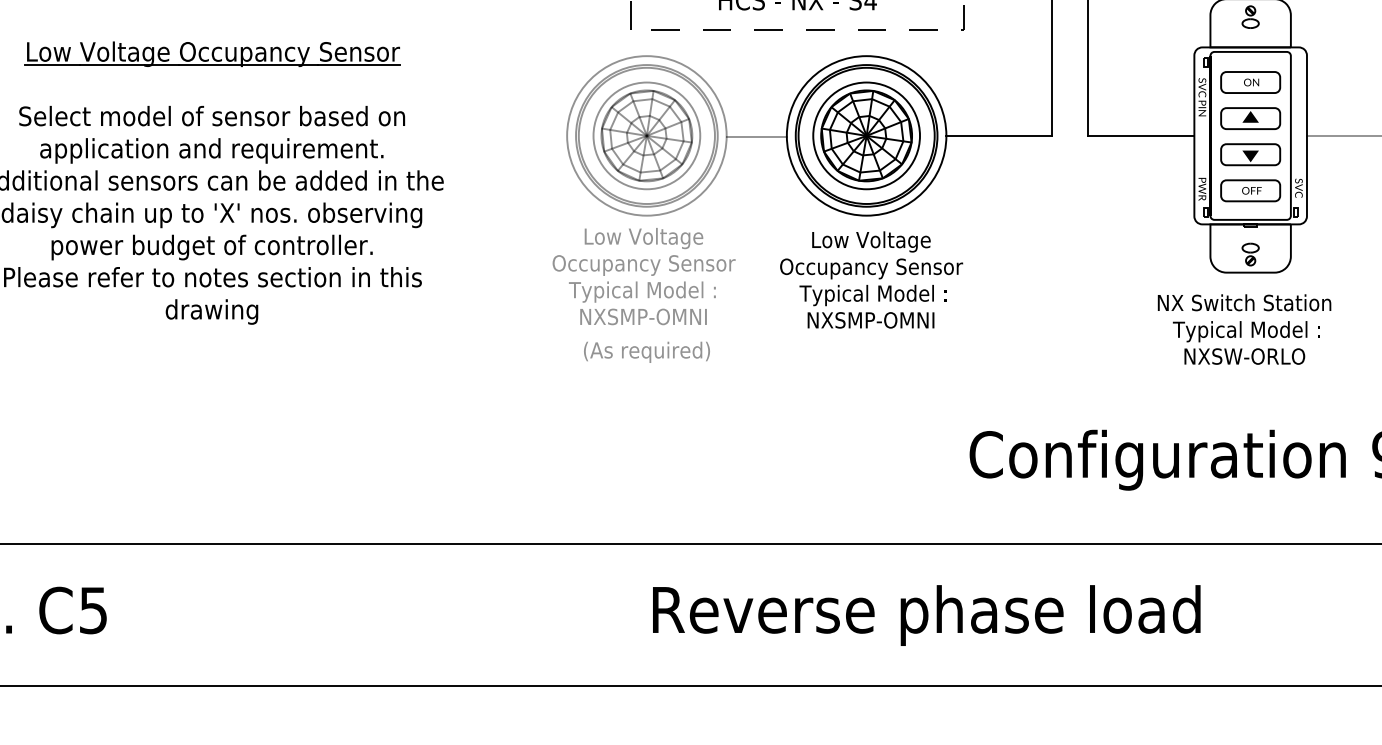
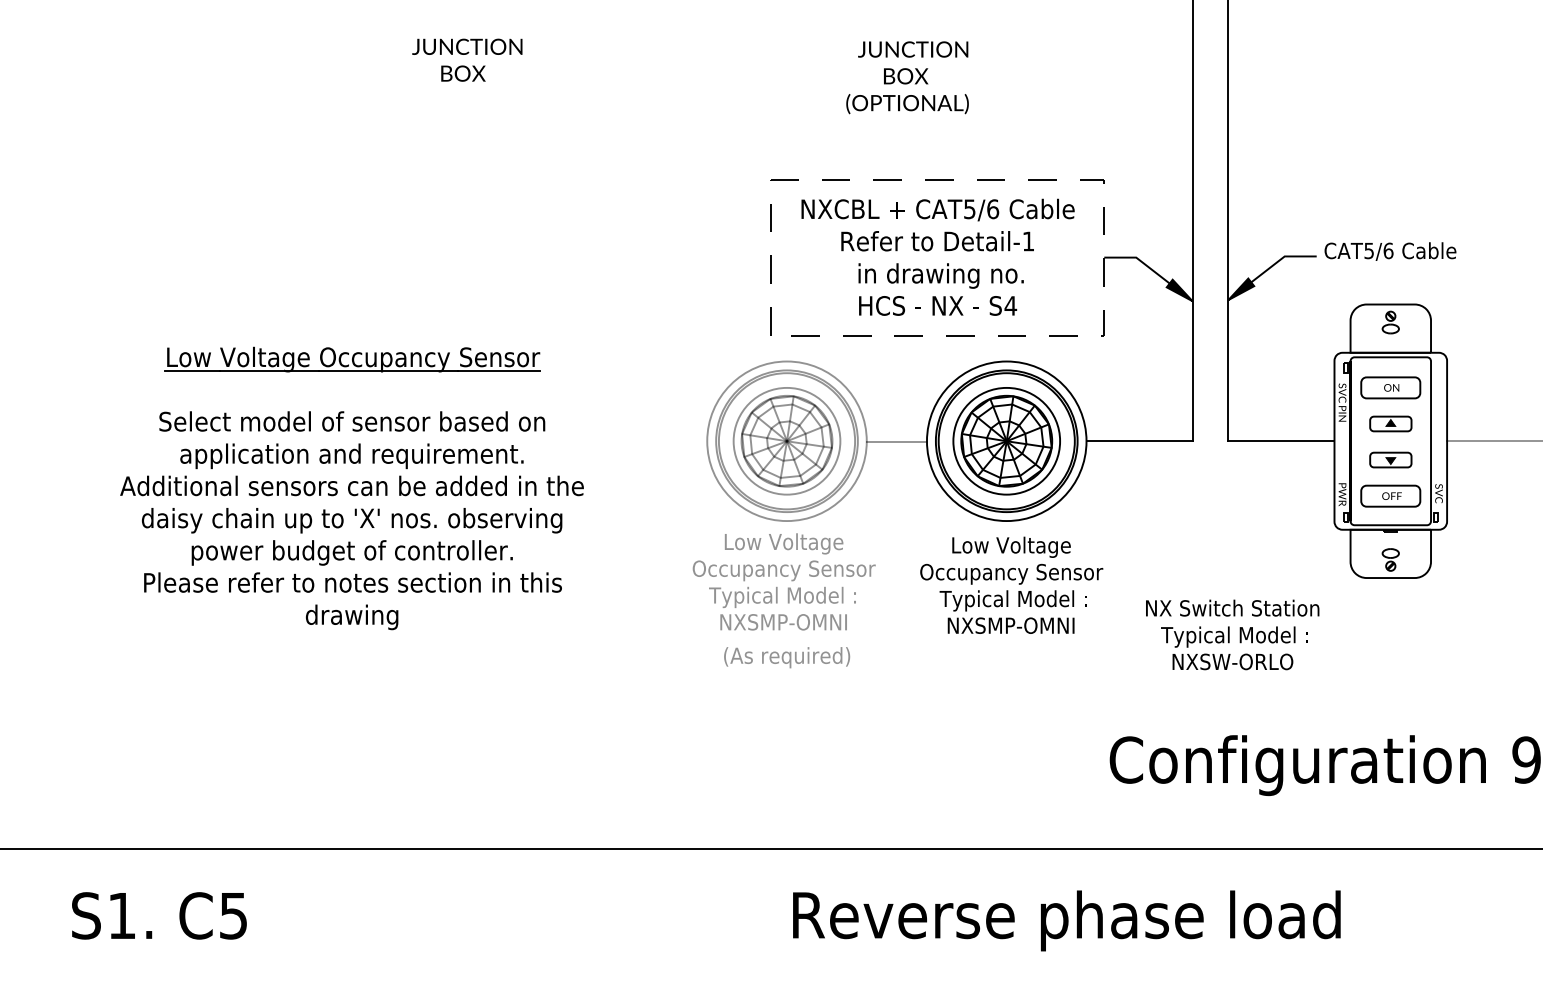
part: (1250, 118) -> (1390, 423), size x0.7
part: (1250, 154) -> (1390, 459), size x0.7
text: (1244, 329) -> (1232, 634), moved

